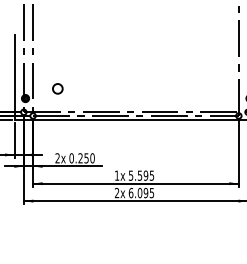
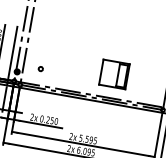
part: (161, 77) -> (114, 73), added
circle: (57, 88) -> (40, 68), size x0.62
text: (116, 175) -> (70, 136), 1x -> 2x

